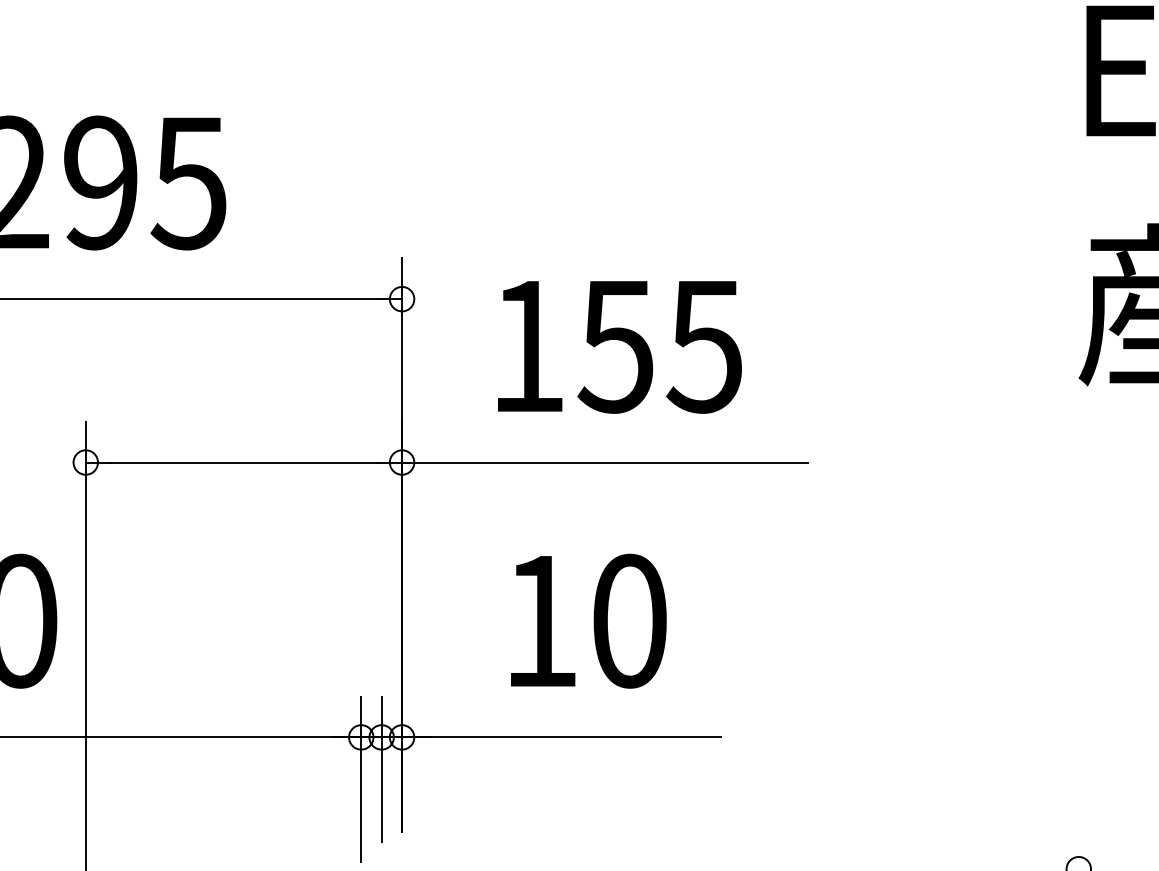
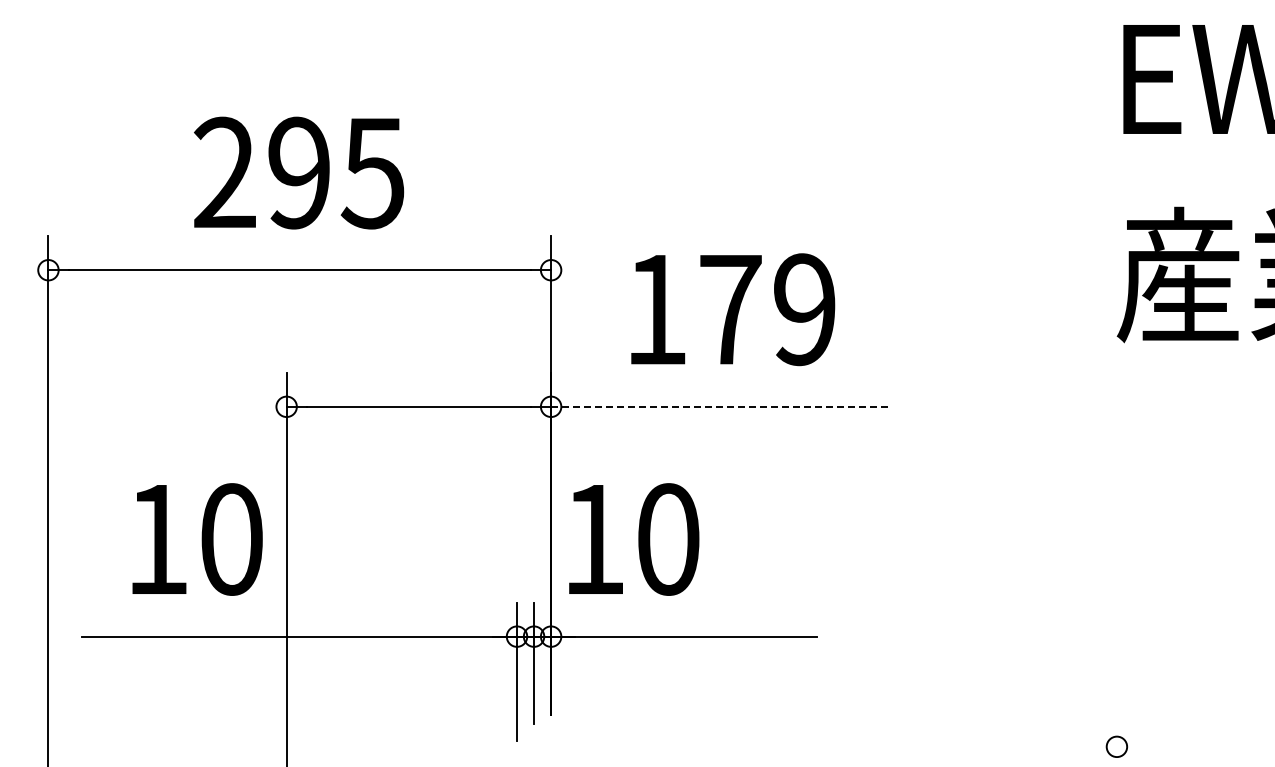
text: (659, 346) -> (766, 309), 155 -> 179
line: (604, 462) -> (720, 406), solid -> dashed
text: (589, 621) -> (634, 539), moved

